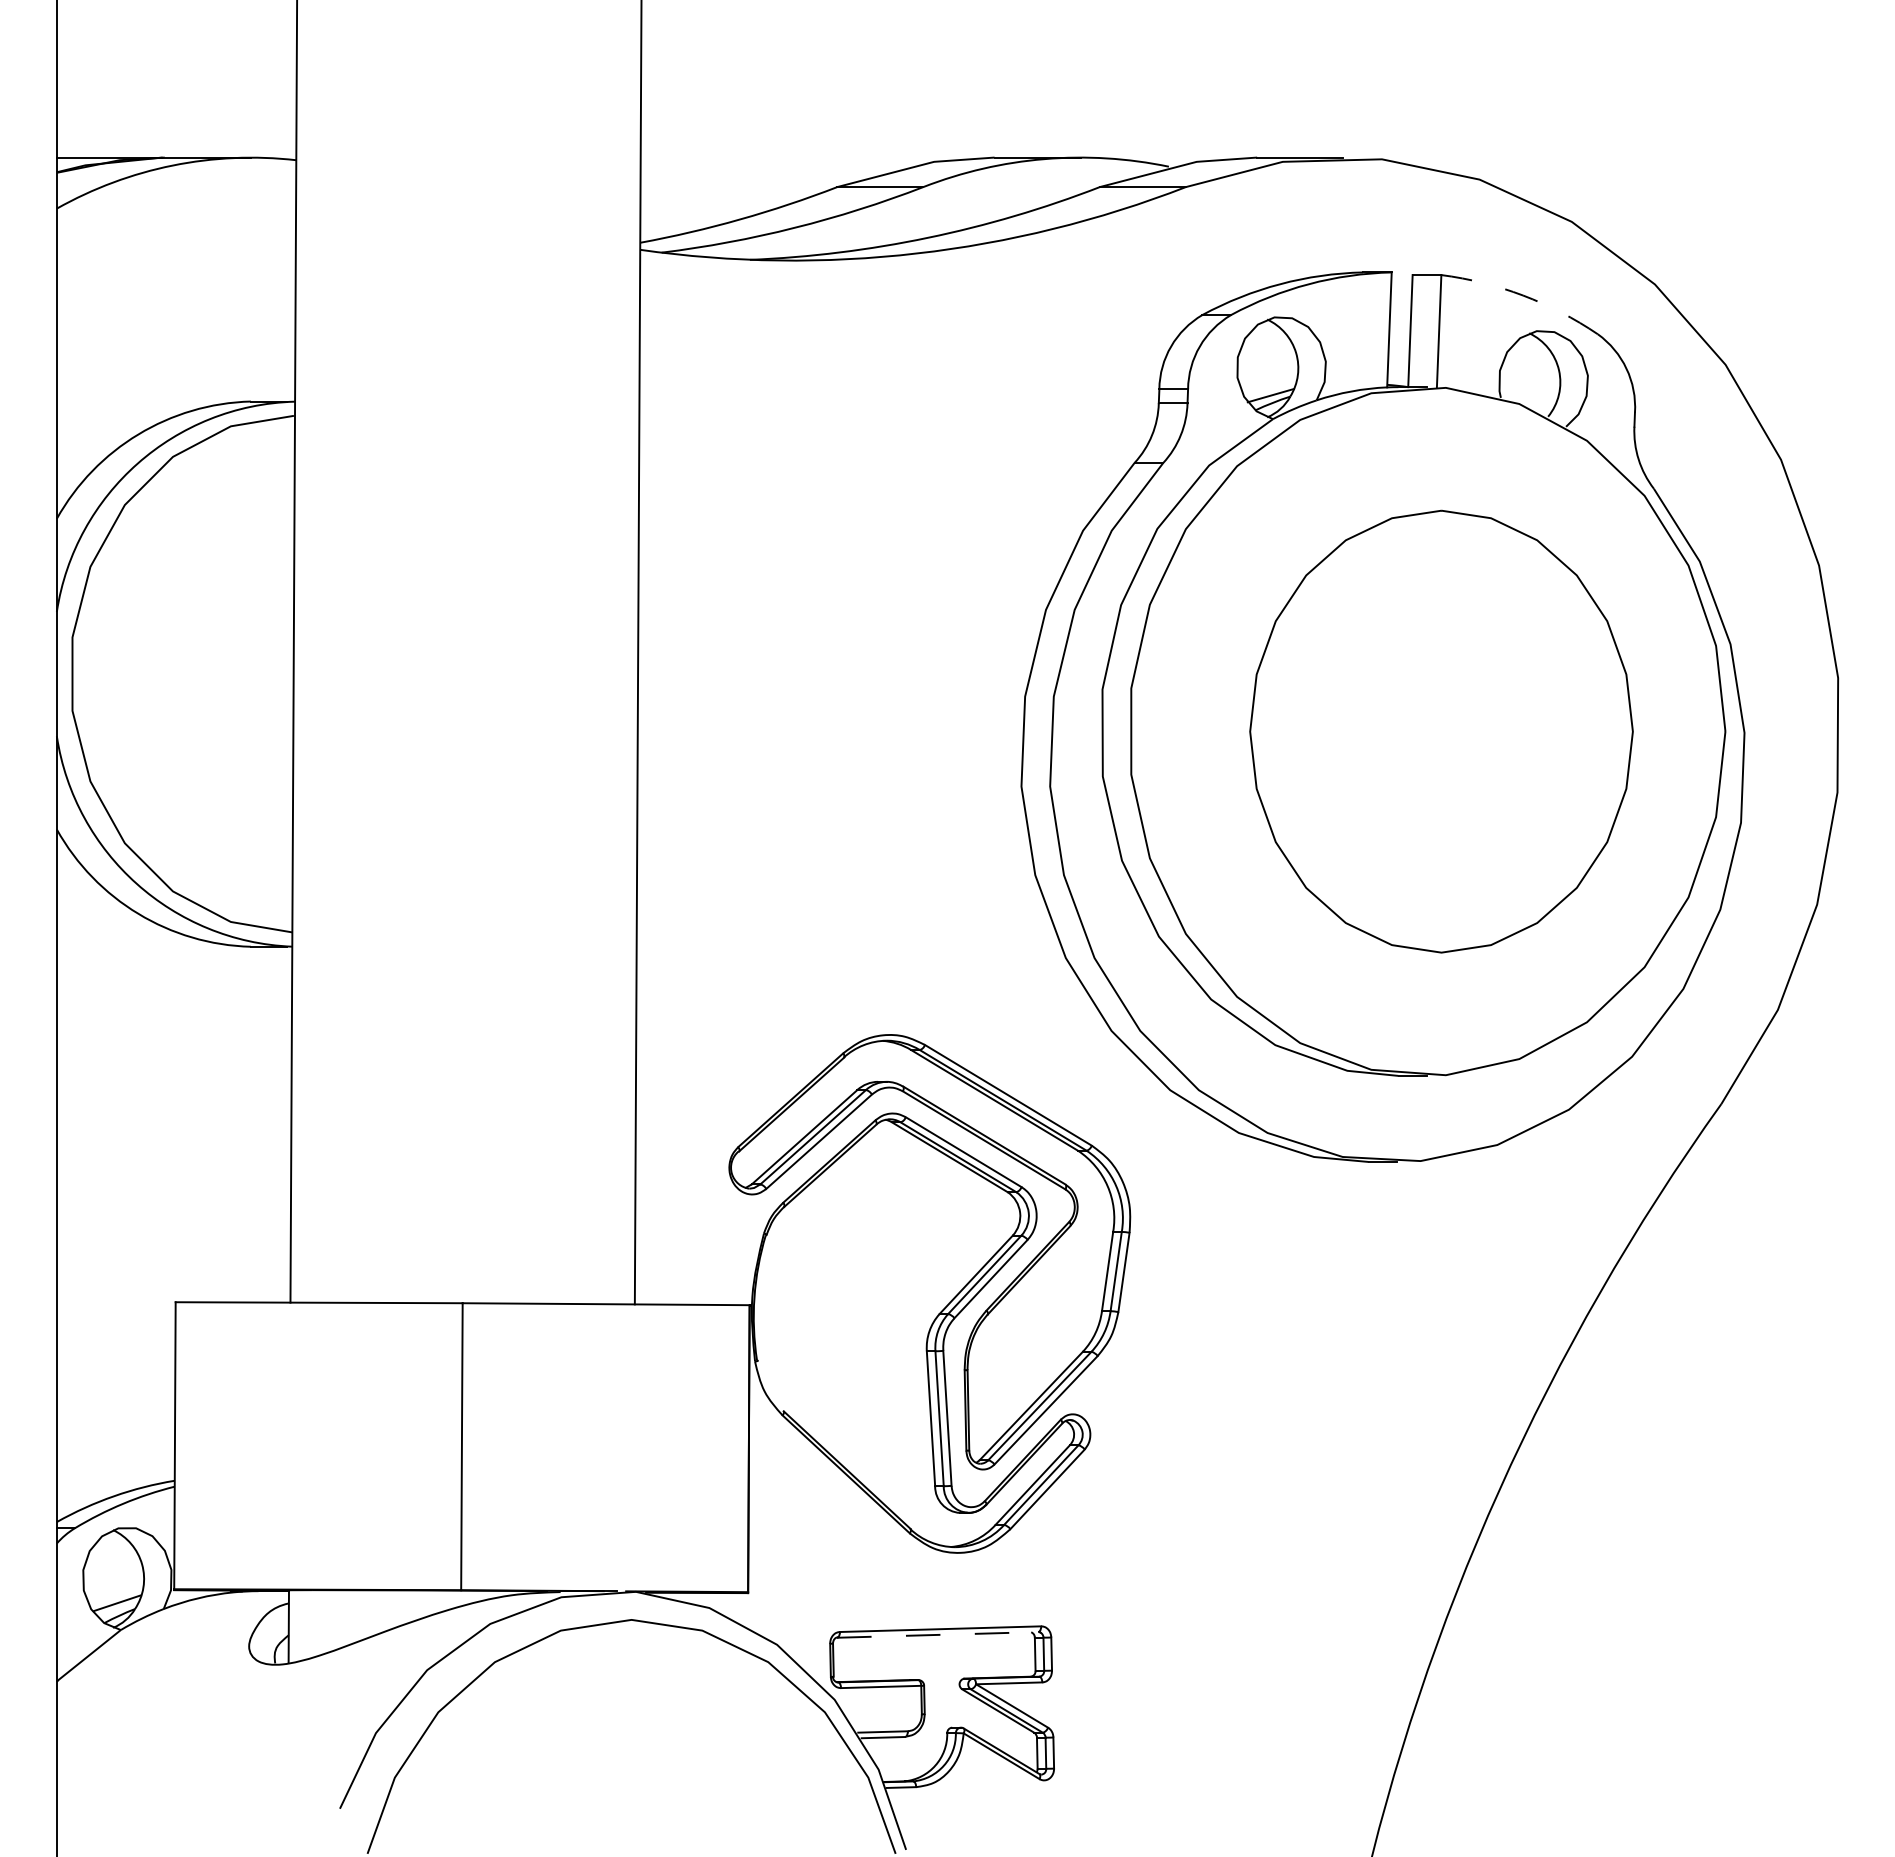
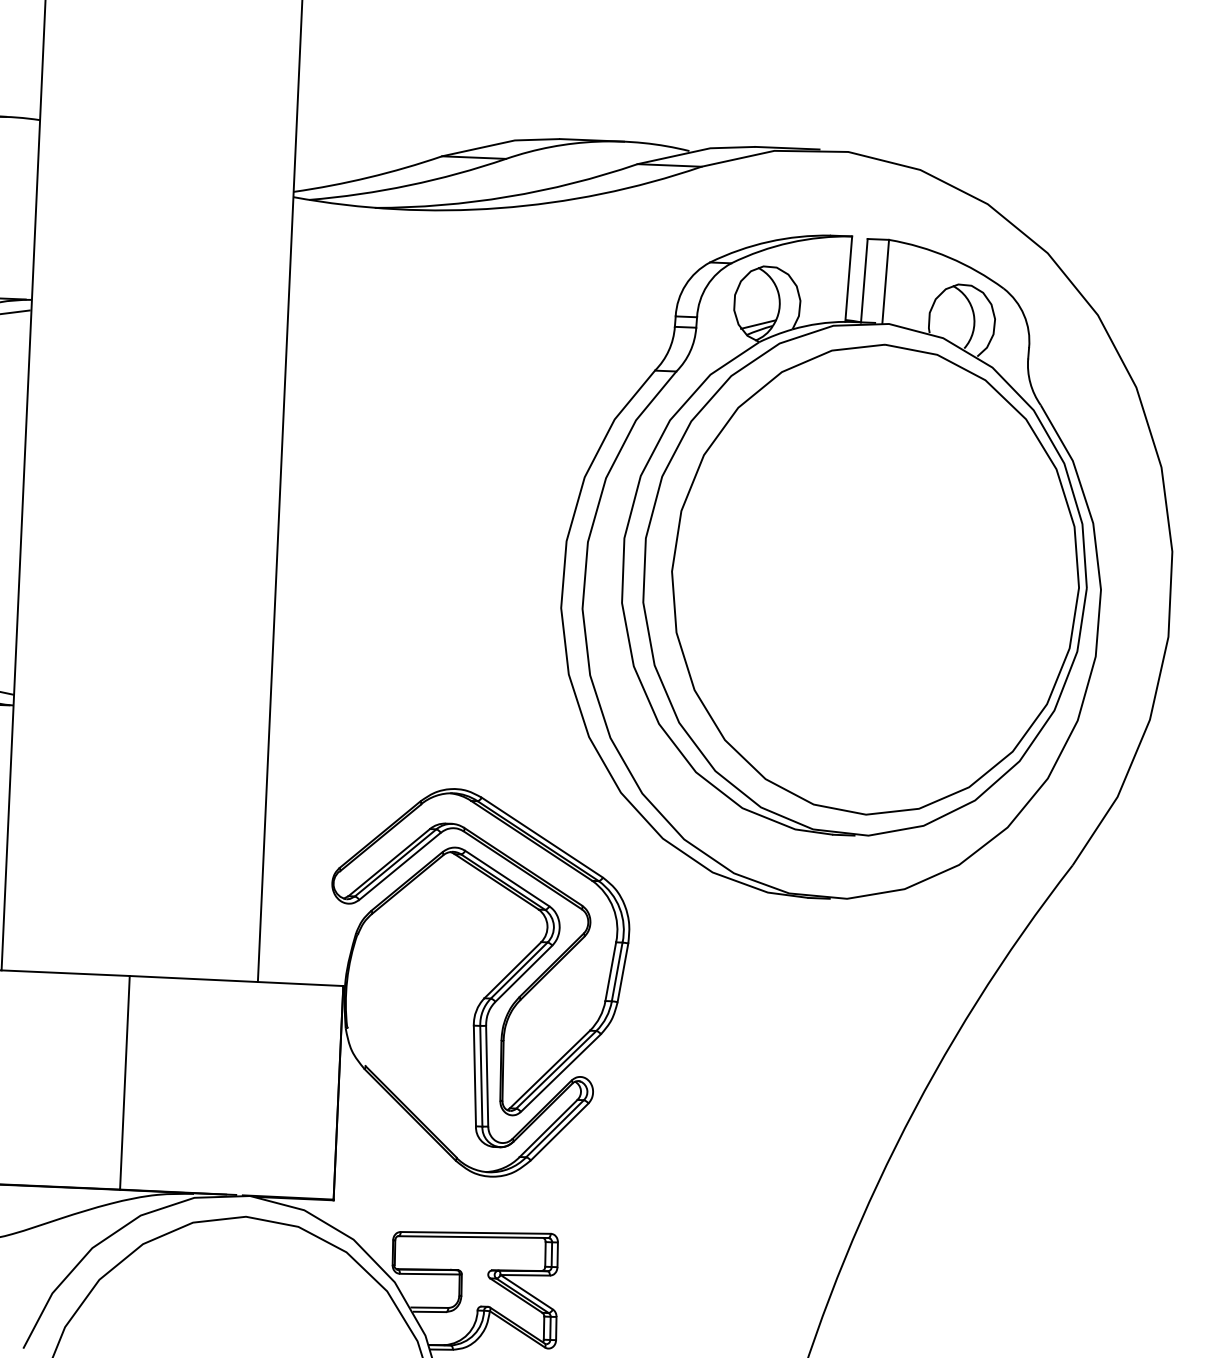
arc: (1523, 295) -> (949, 257), dashed -> solid
part: (1441, 731) -> (875, 579), size x1.43
line: (937, 1634) -> (473, 1236), dashed -> solid

